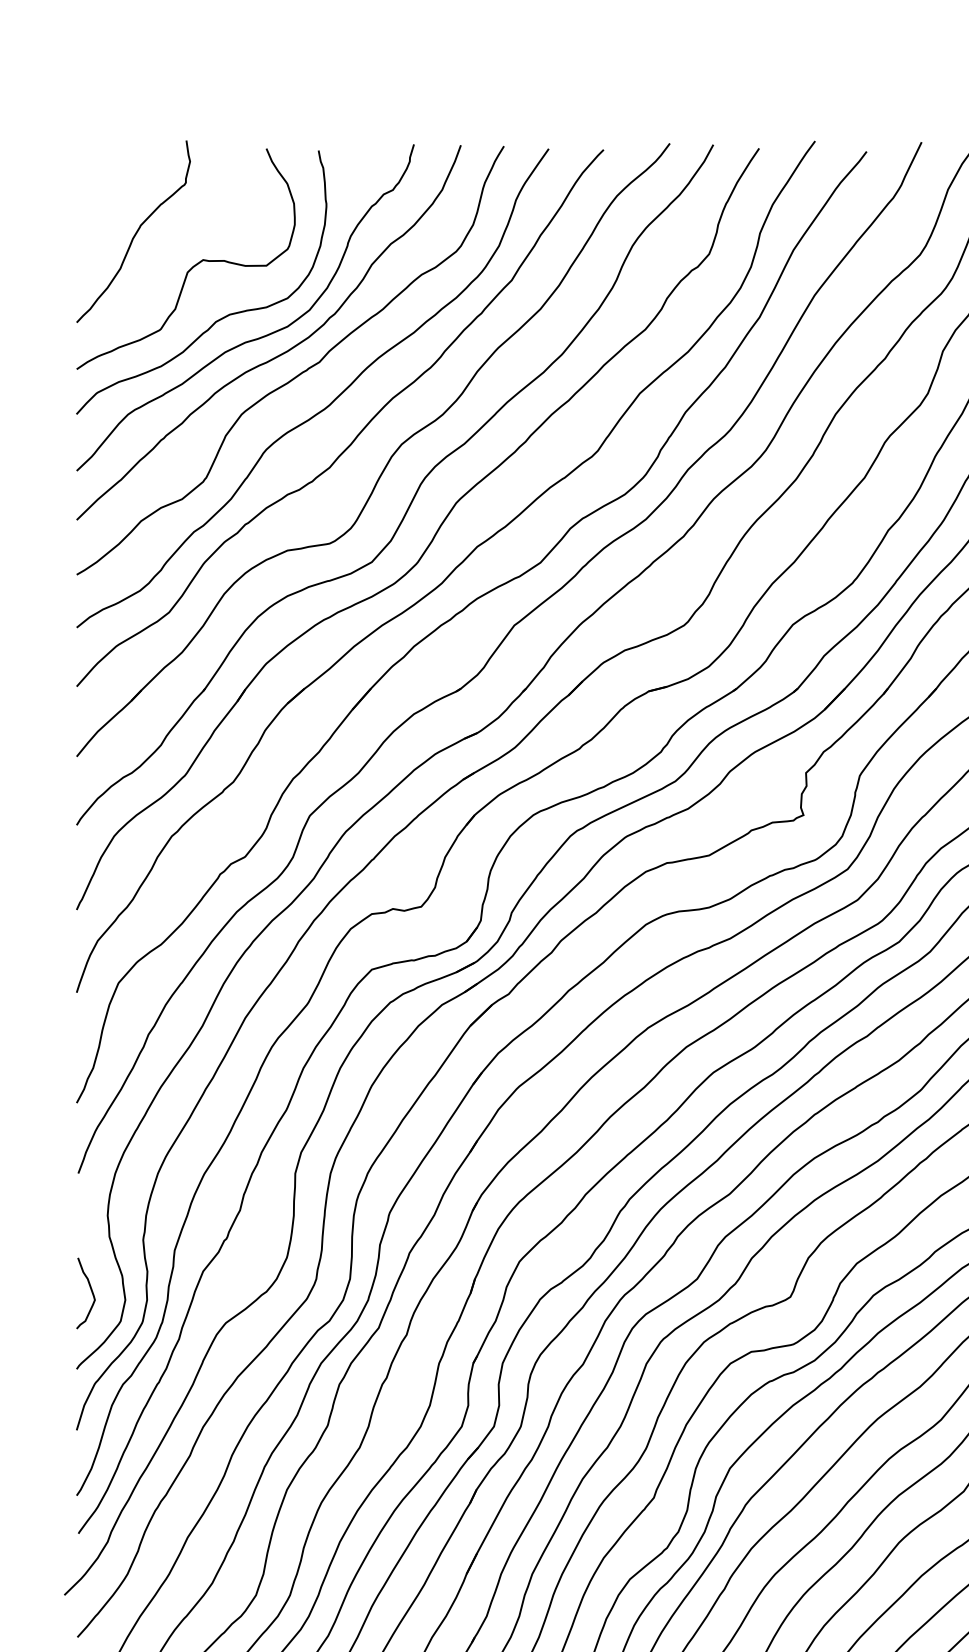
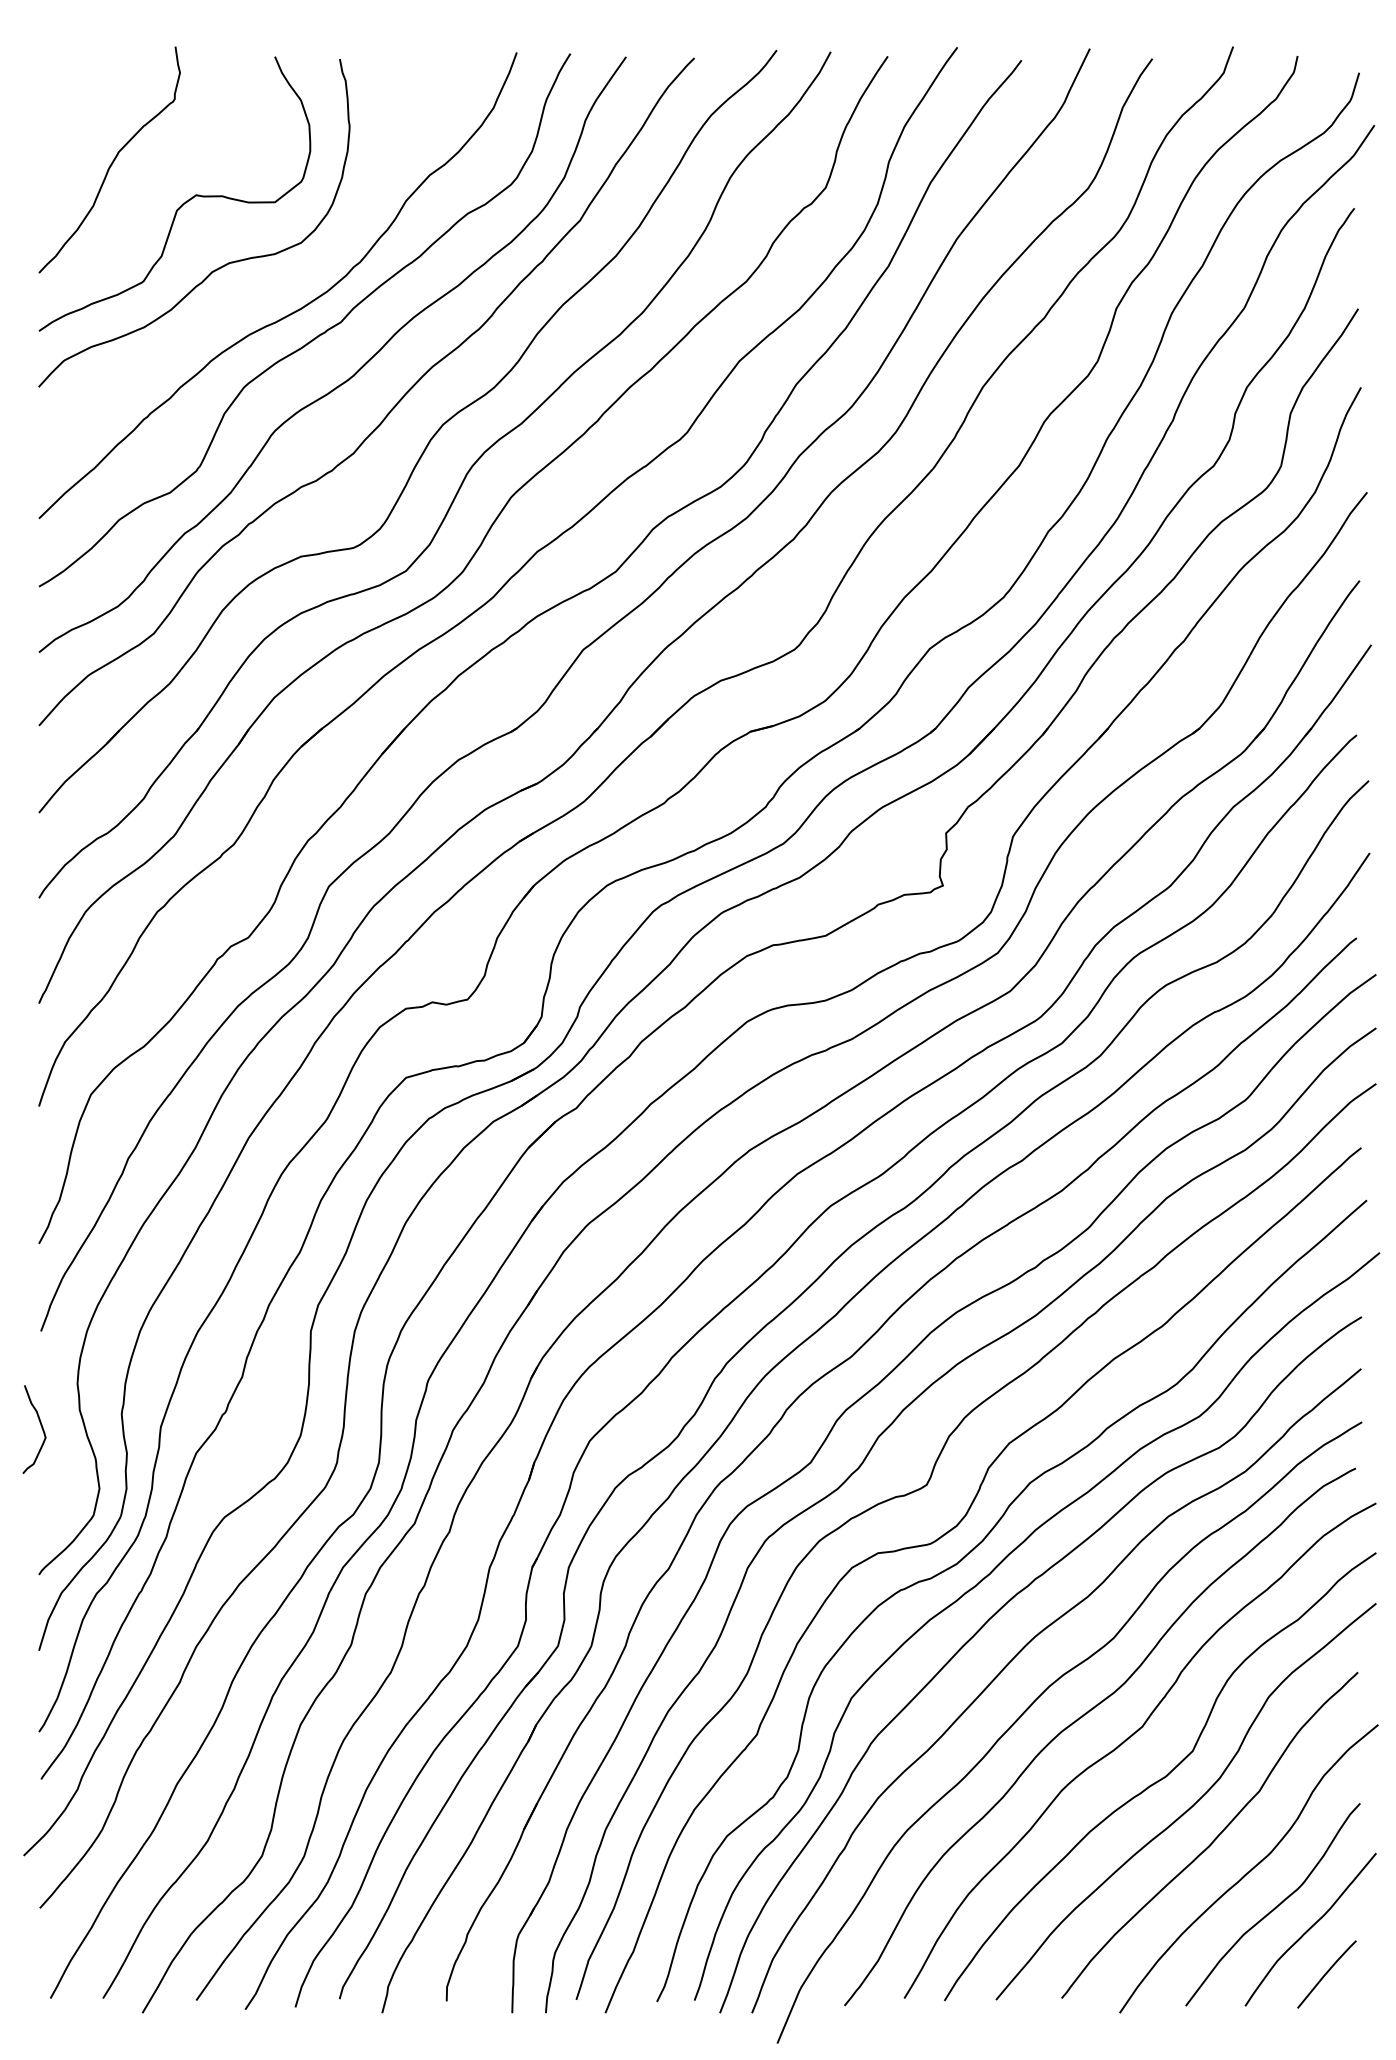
curve: (254, 339) -> (259, 293), removed
curve: (91, 1292) -> (41, 1428), moved

